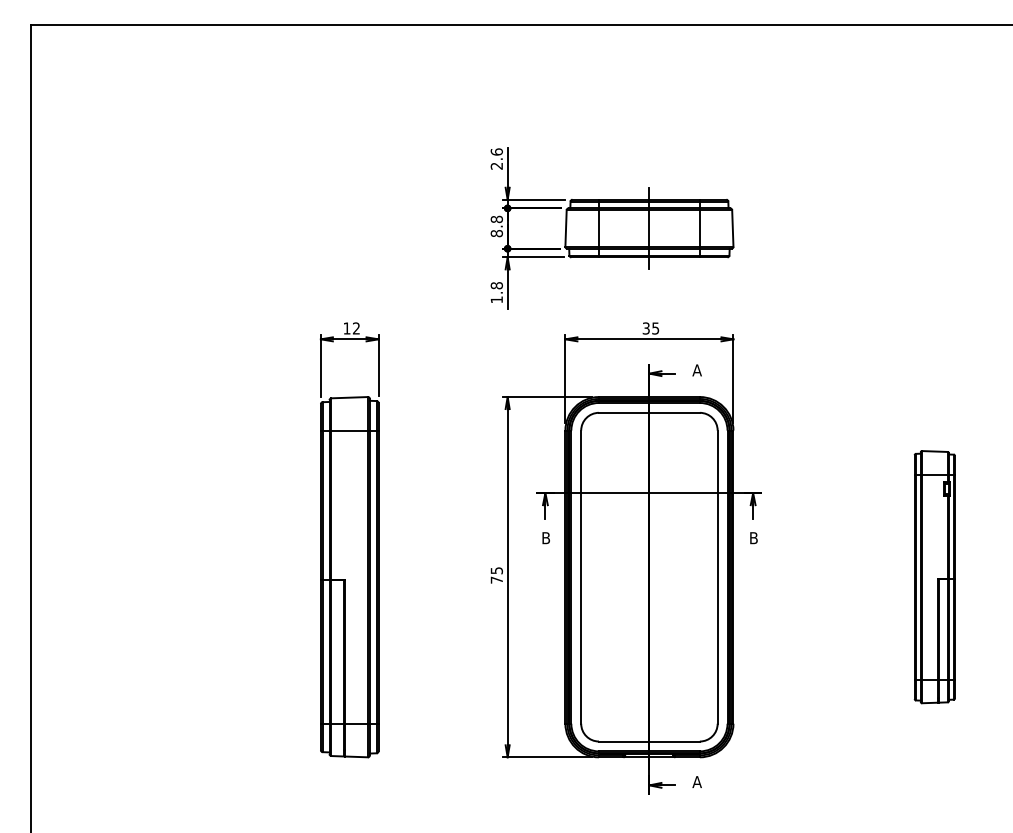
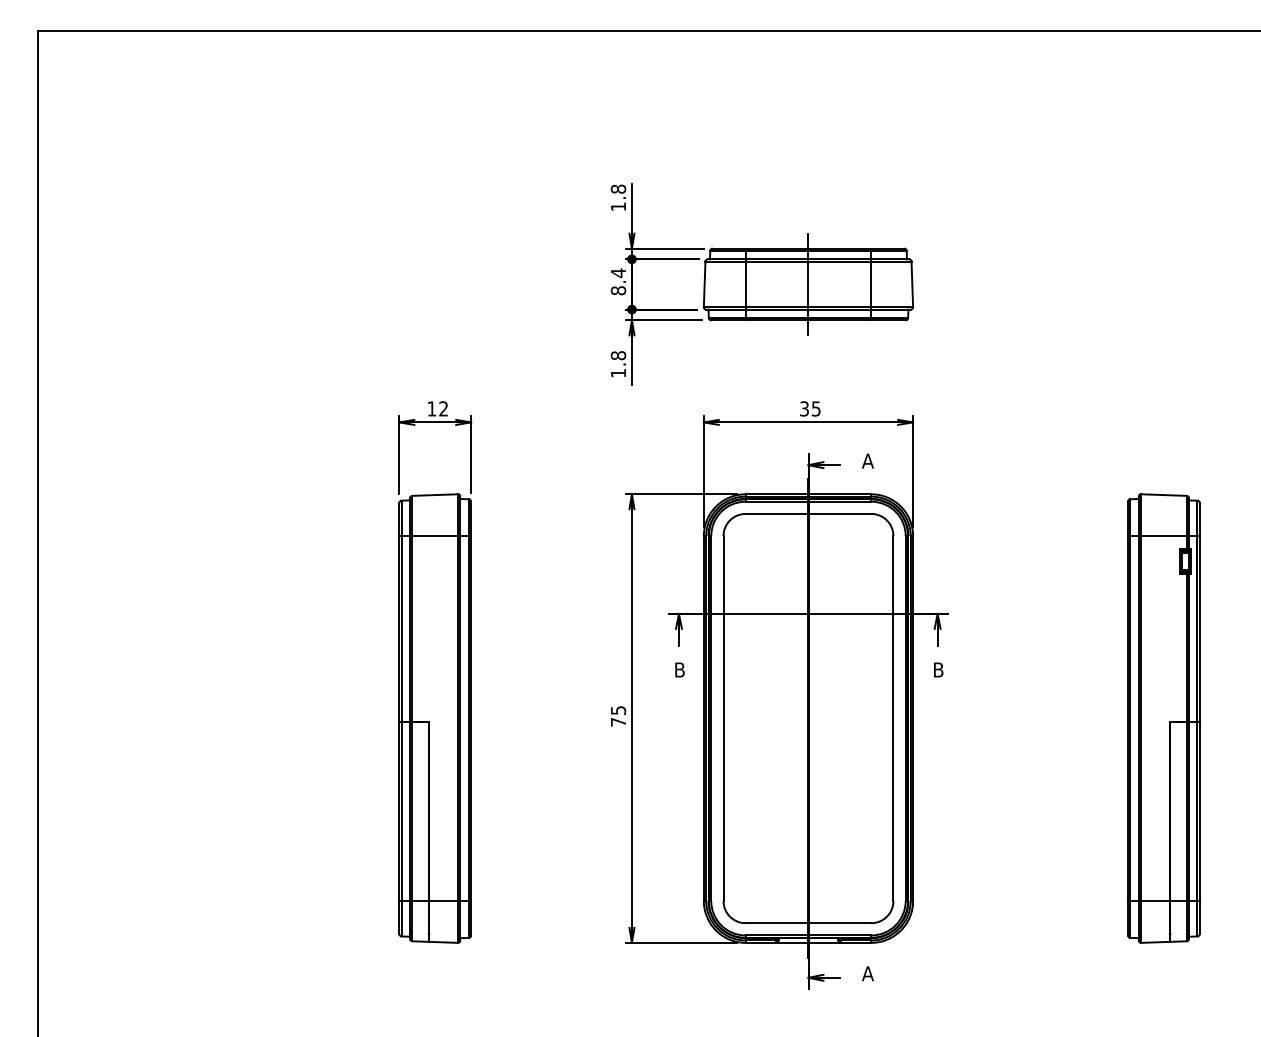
text: (496, 158) -> (617, 197), 2.6 -> 1.8
text: (496, 219) -> (618, 273), 8.8 -> 8.4
part: (934, 577) -> (1163, 718), size x1.43

